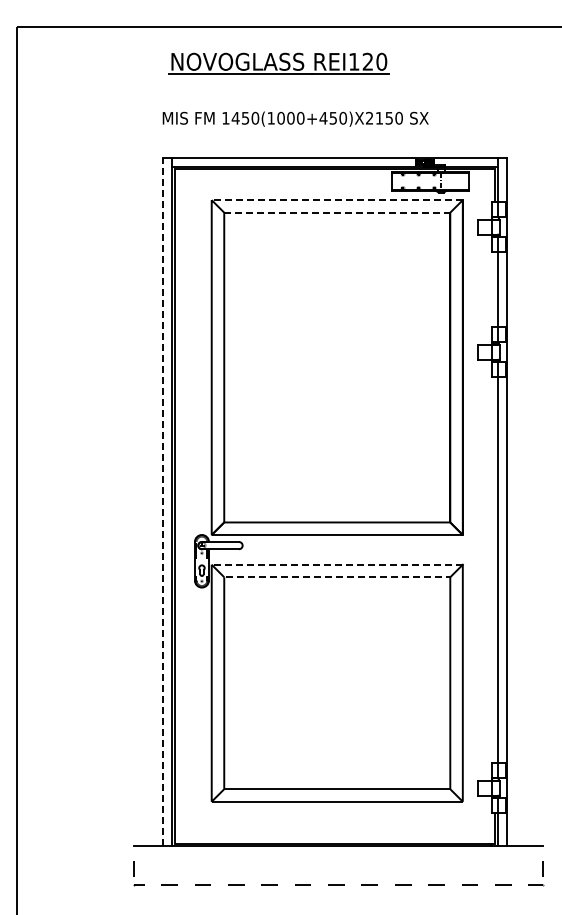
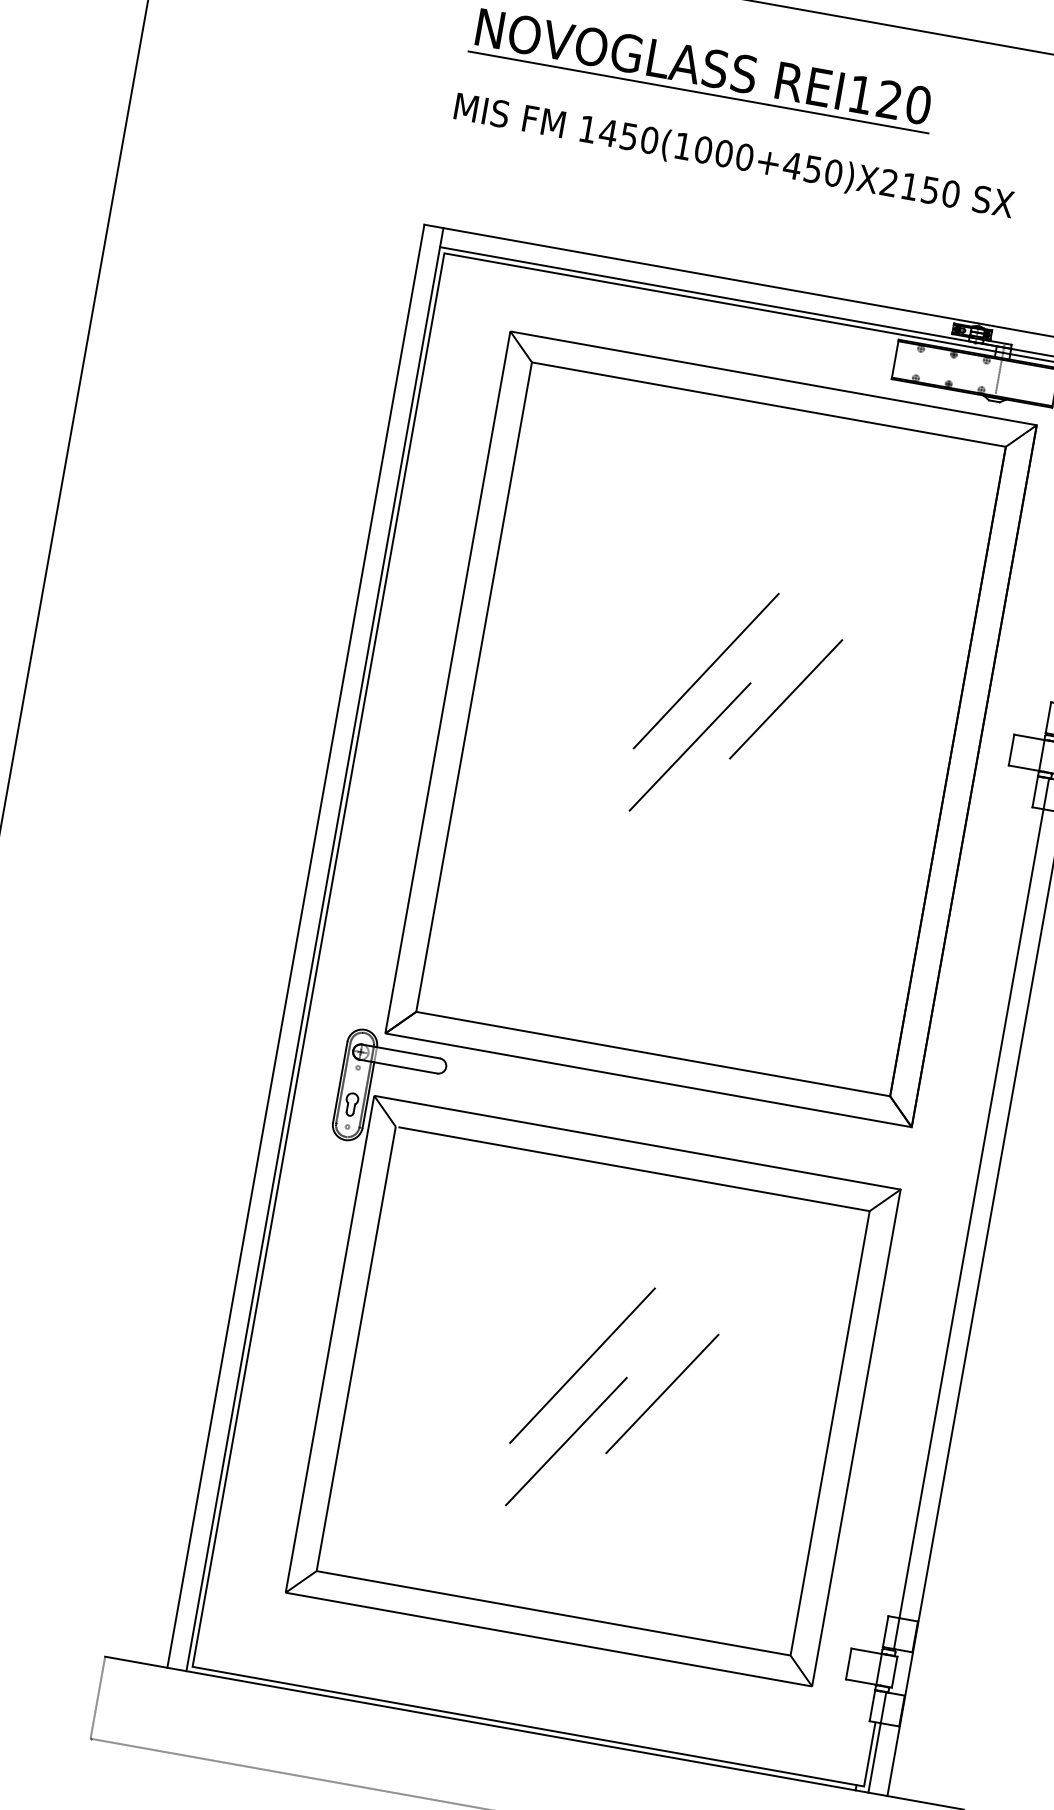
text: (295, 118) -> (733, 155), moved
line: (337, 200) -> (773, 379), dashed -> solid
line: (337, 212) -> (769, 404), dashed -> solid
line: (330, 340) -> (706, 670), added
line: (369, 347) -> (786, 699), added
line: (328, 377) -> (688, 746), added
line: (163, 501) -> (296, 945), dashed -> solid
line: (337, 564) -> (638, 1142), dashed -> solid
line: (338, 577) -> (635, 1169), dashed -> solid
line: (330, 672) -> (582, 1366), added
line: (369, 678) -> (662, 1393), added
line: (328, 708) -> (565, 1440), added

